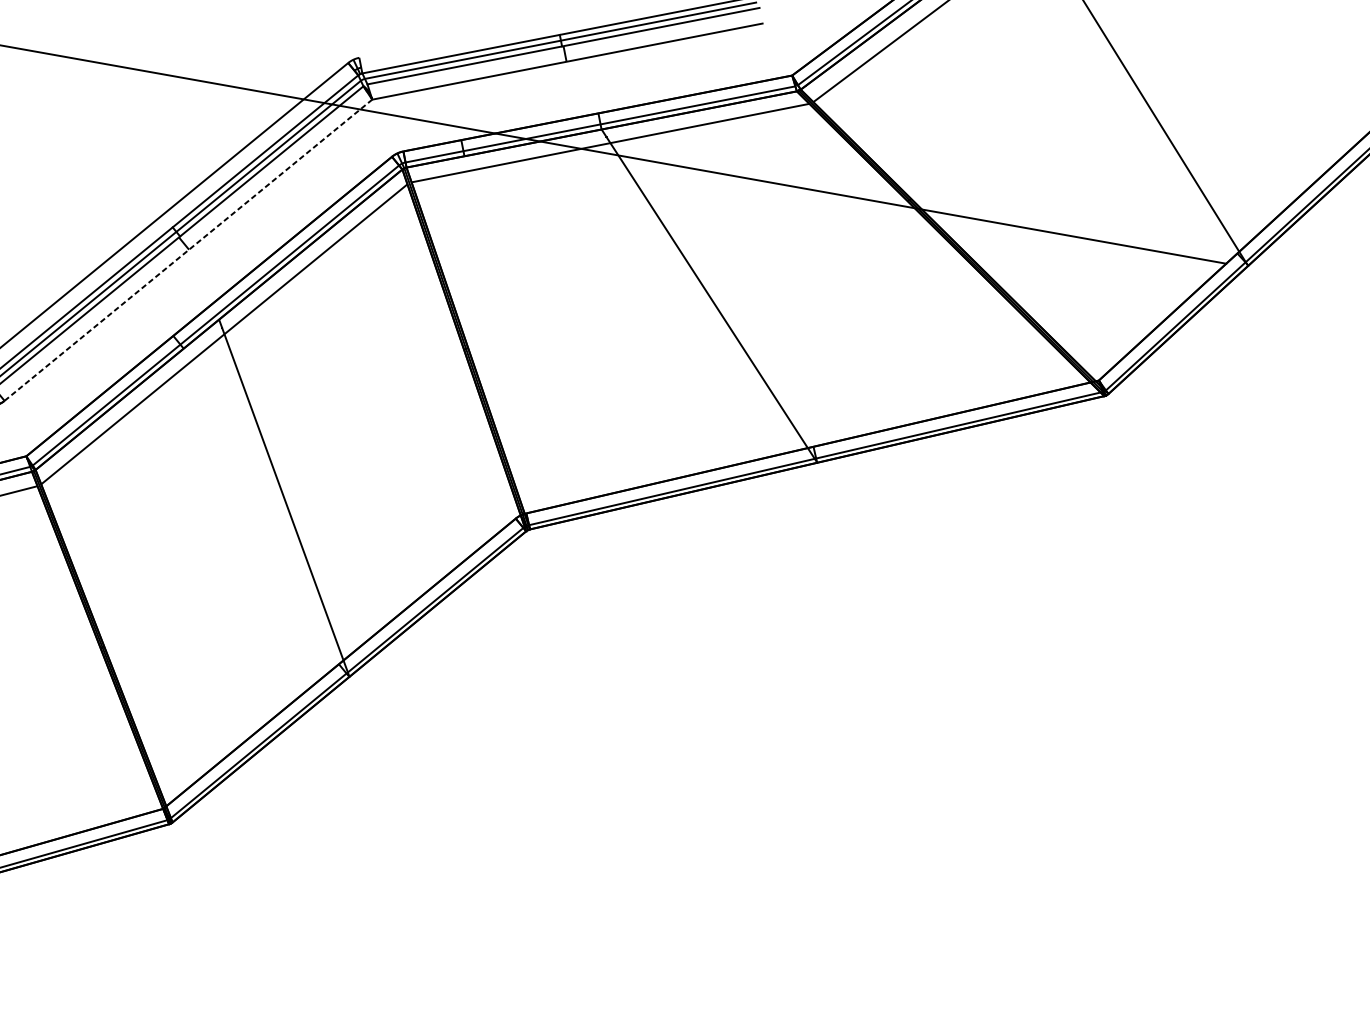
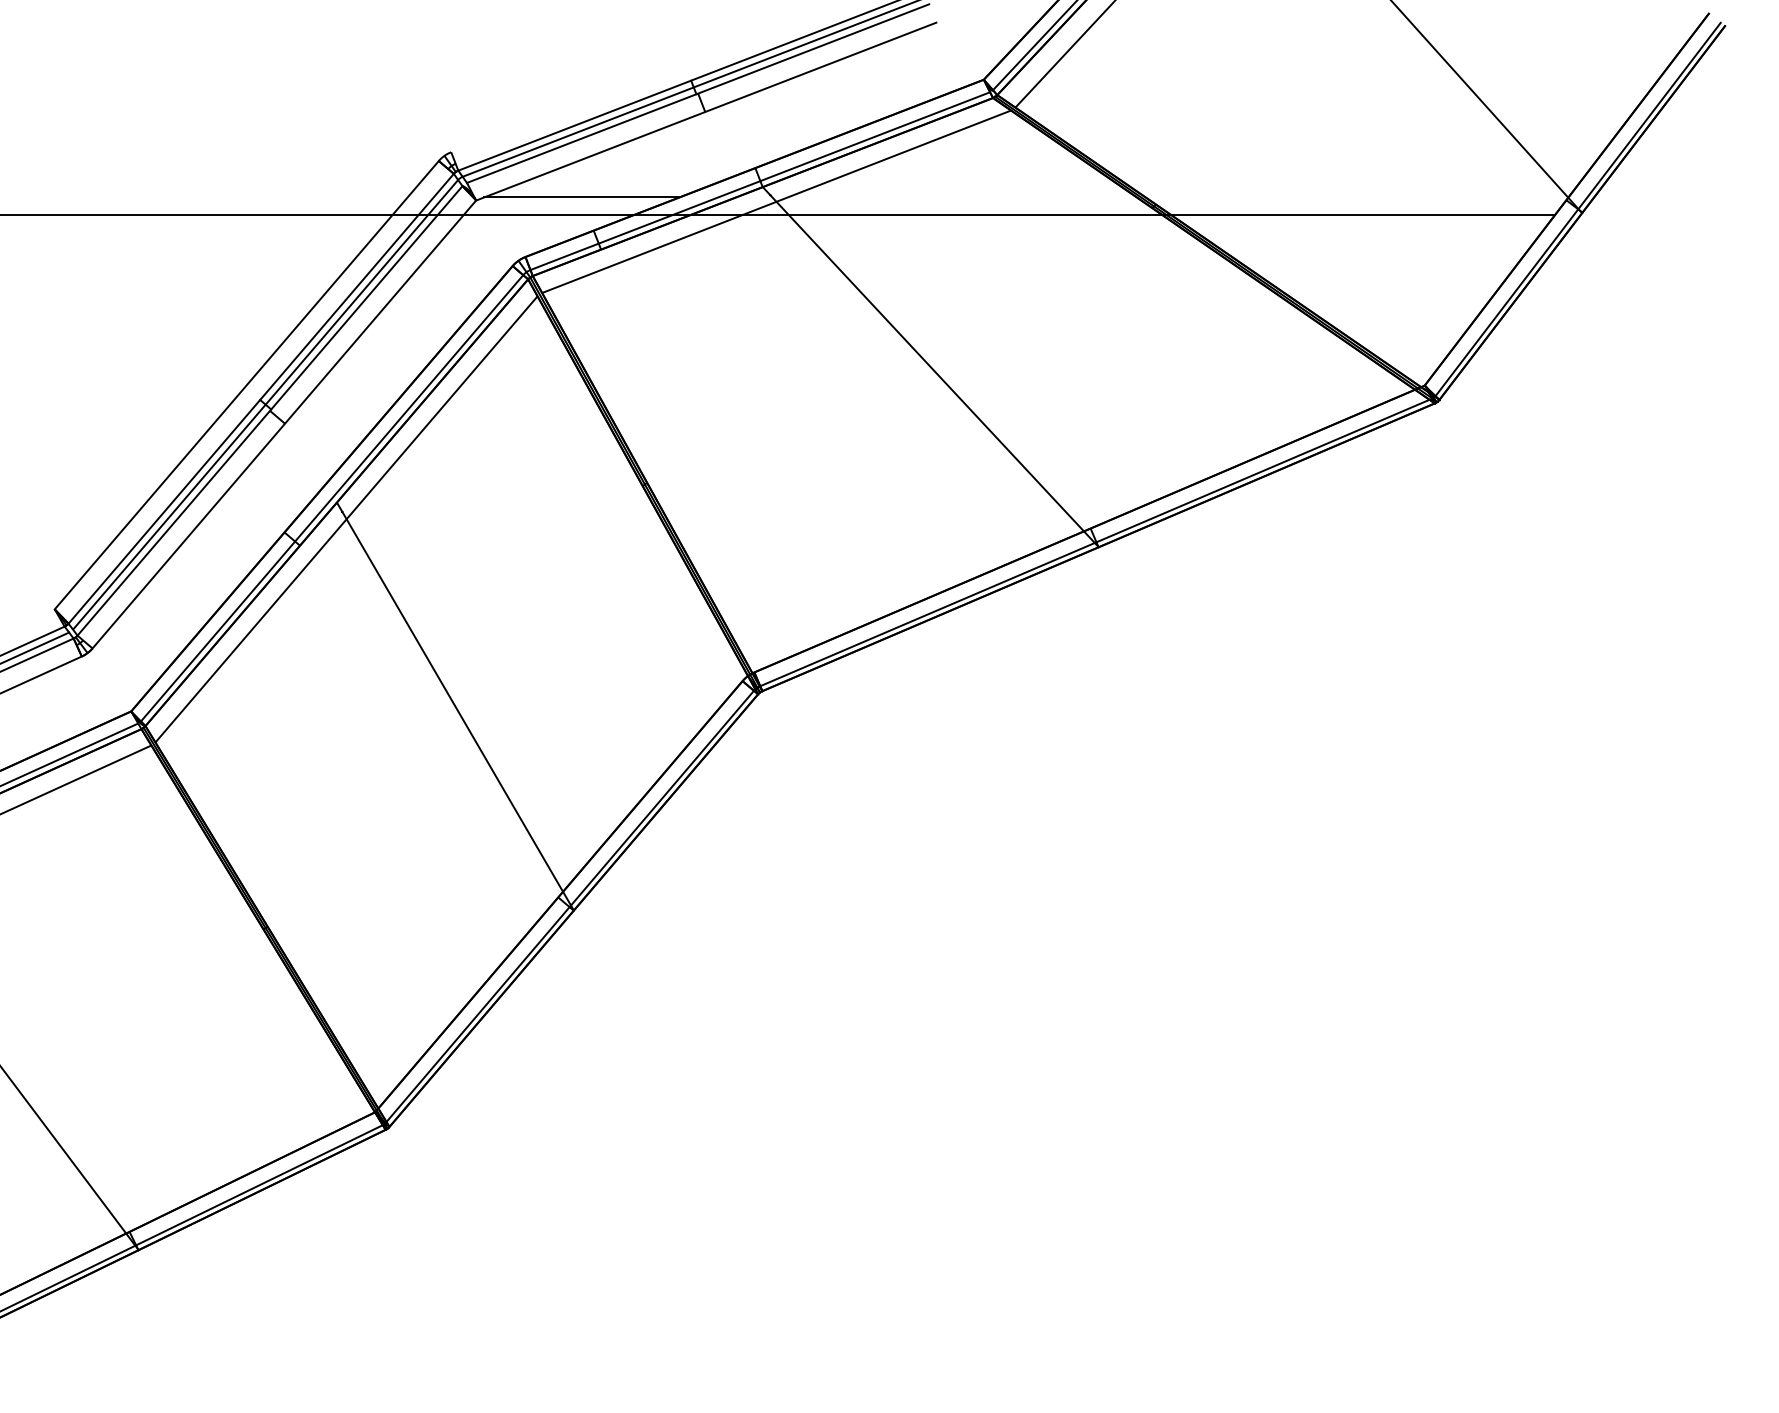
line: (456, 112) -> (581, 197), added
line: (188, 250) -> (284, 424), dashed -> solid

